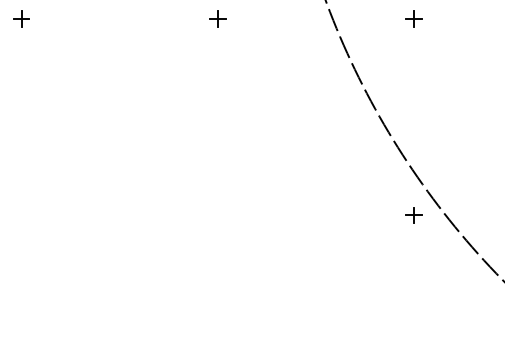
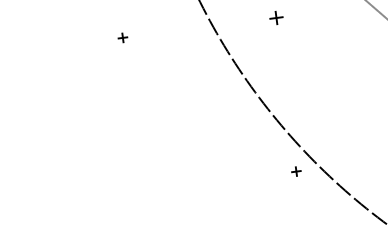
part: (217, 18) -> (122, 37), size x0.7
part: (413, 215) -> (295, 171), size x0.7

